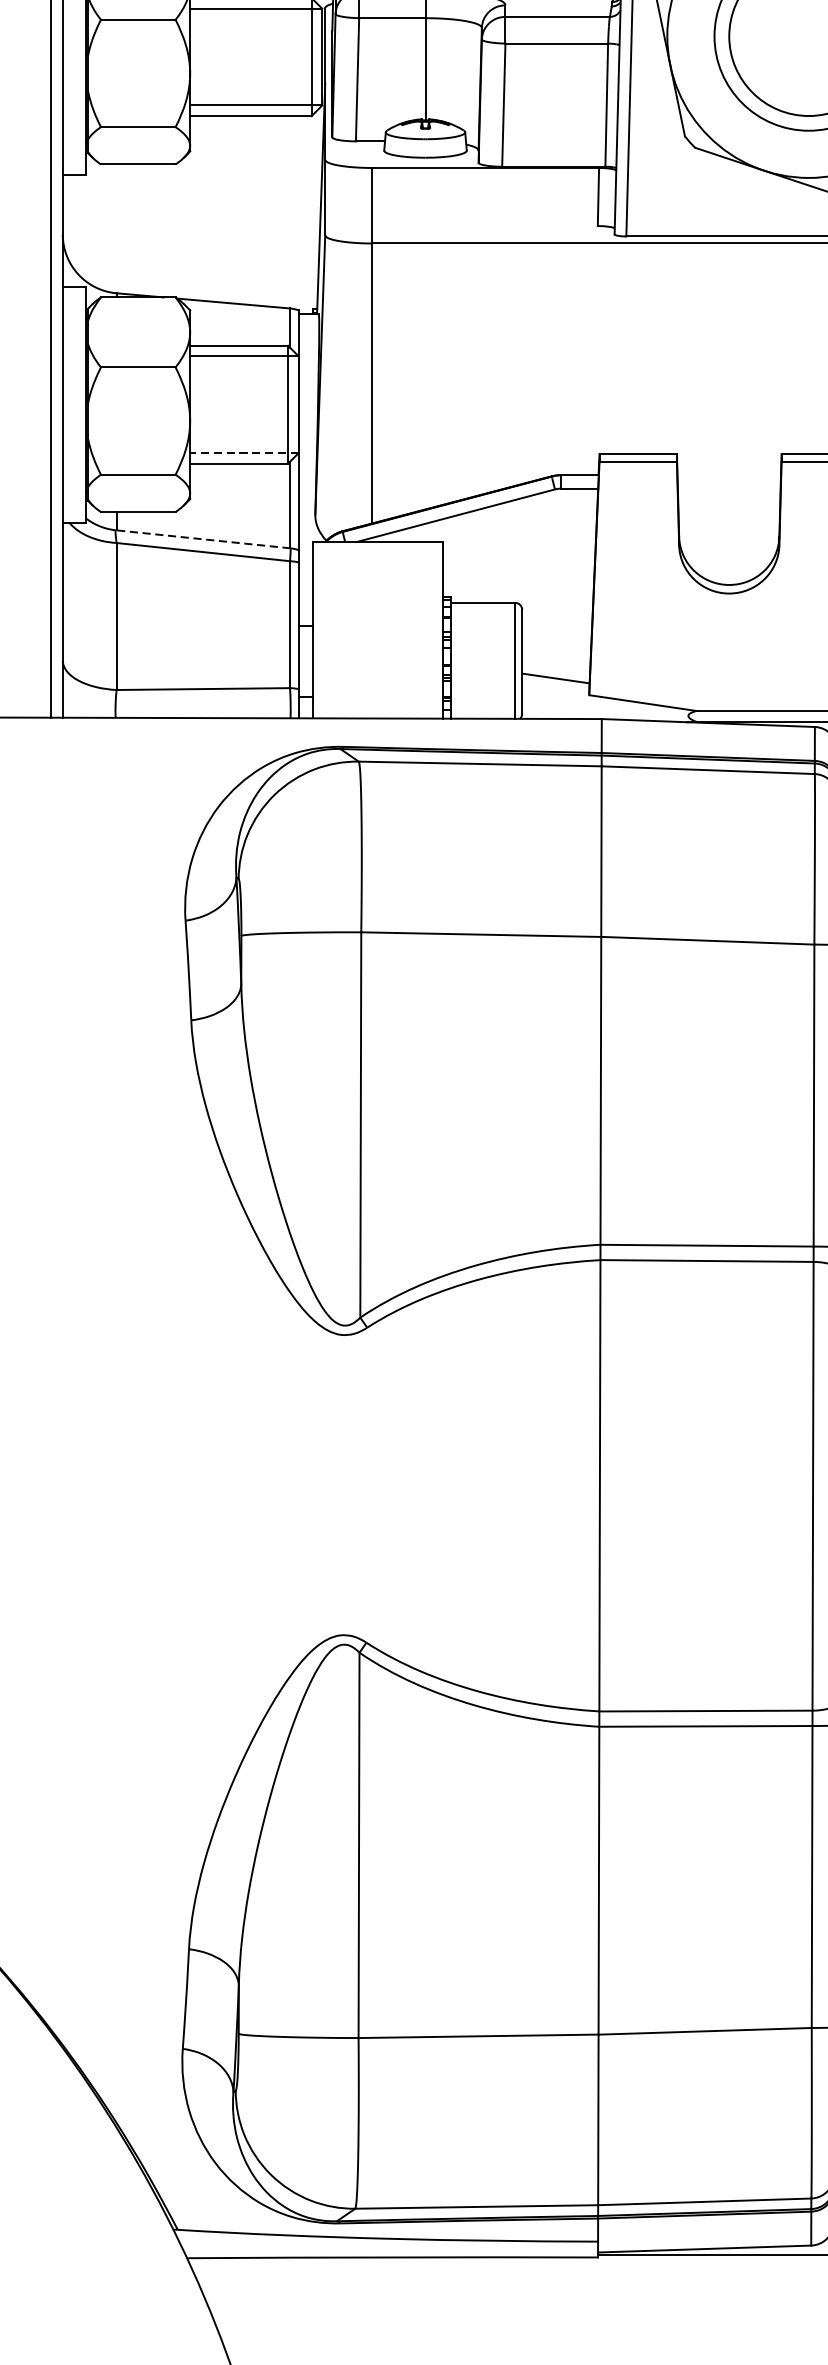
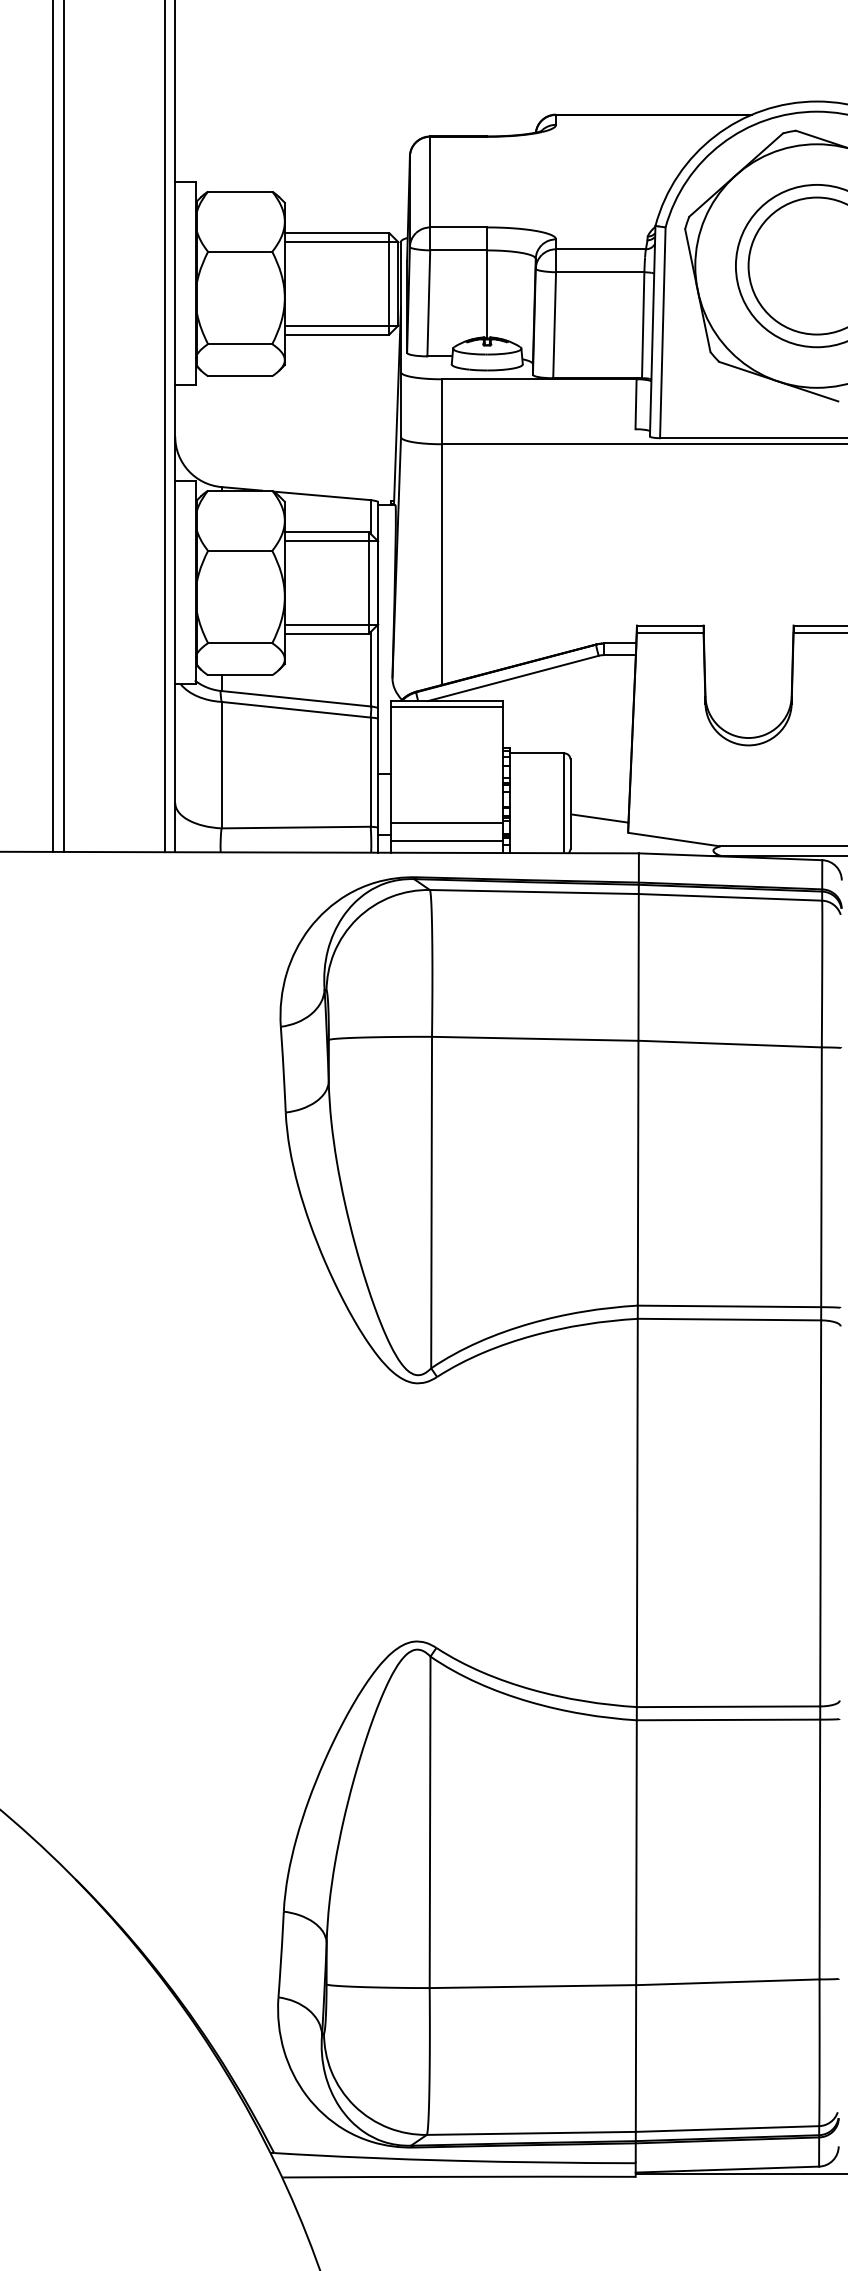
line: (244, 453) -> (331, 624), dashed -> solid
line: (202, 539) -> (295, 698), dashed -> solid
line: (378, 548) -> (446, 706), added
line: (378, 684) -> (446, 823), added
line: (378, 704) -> (446, 840), added

